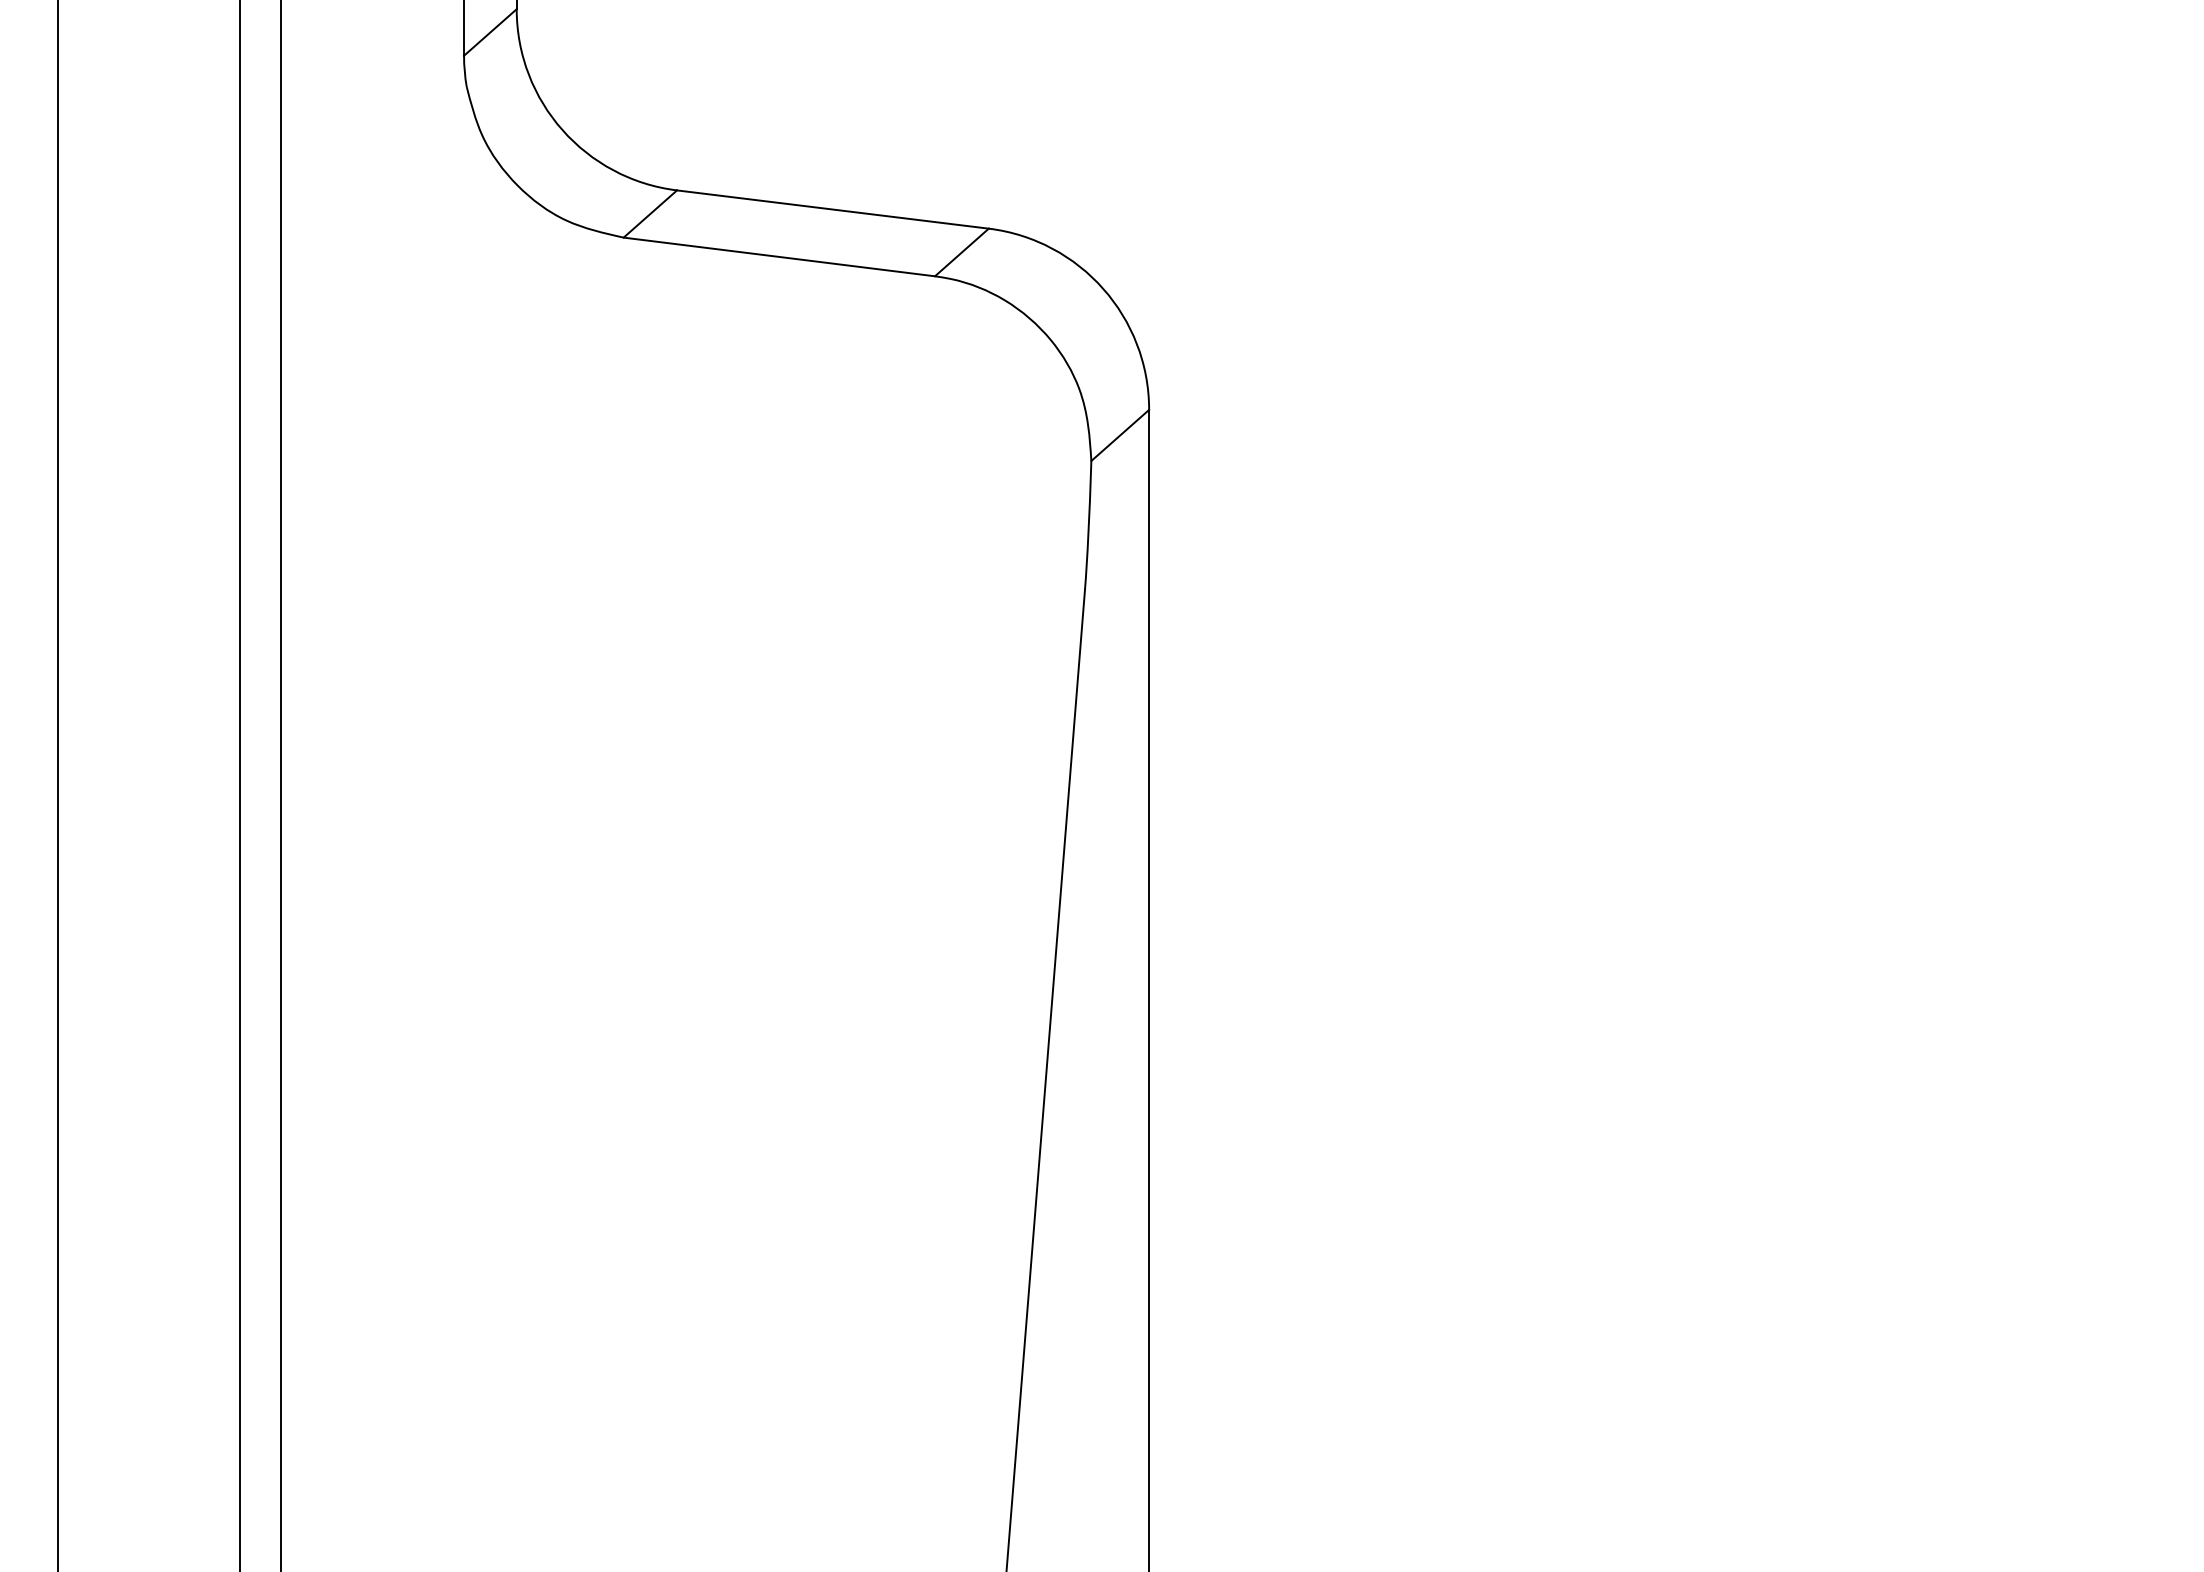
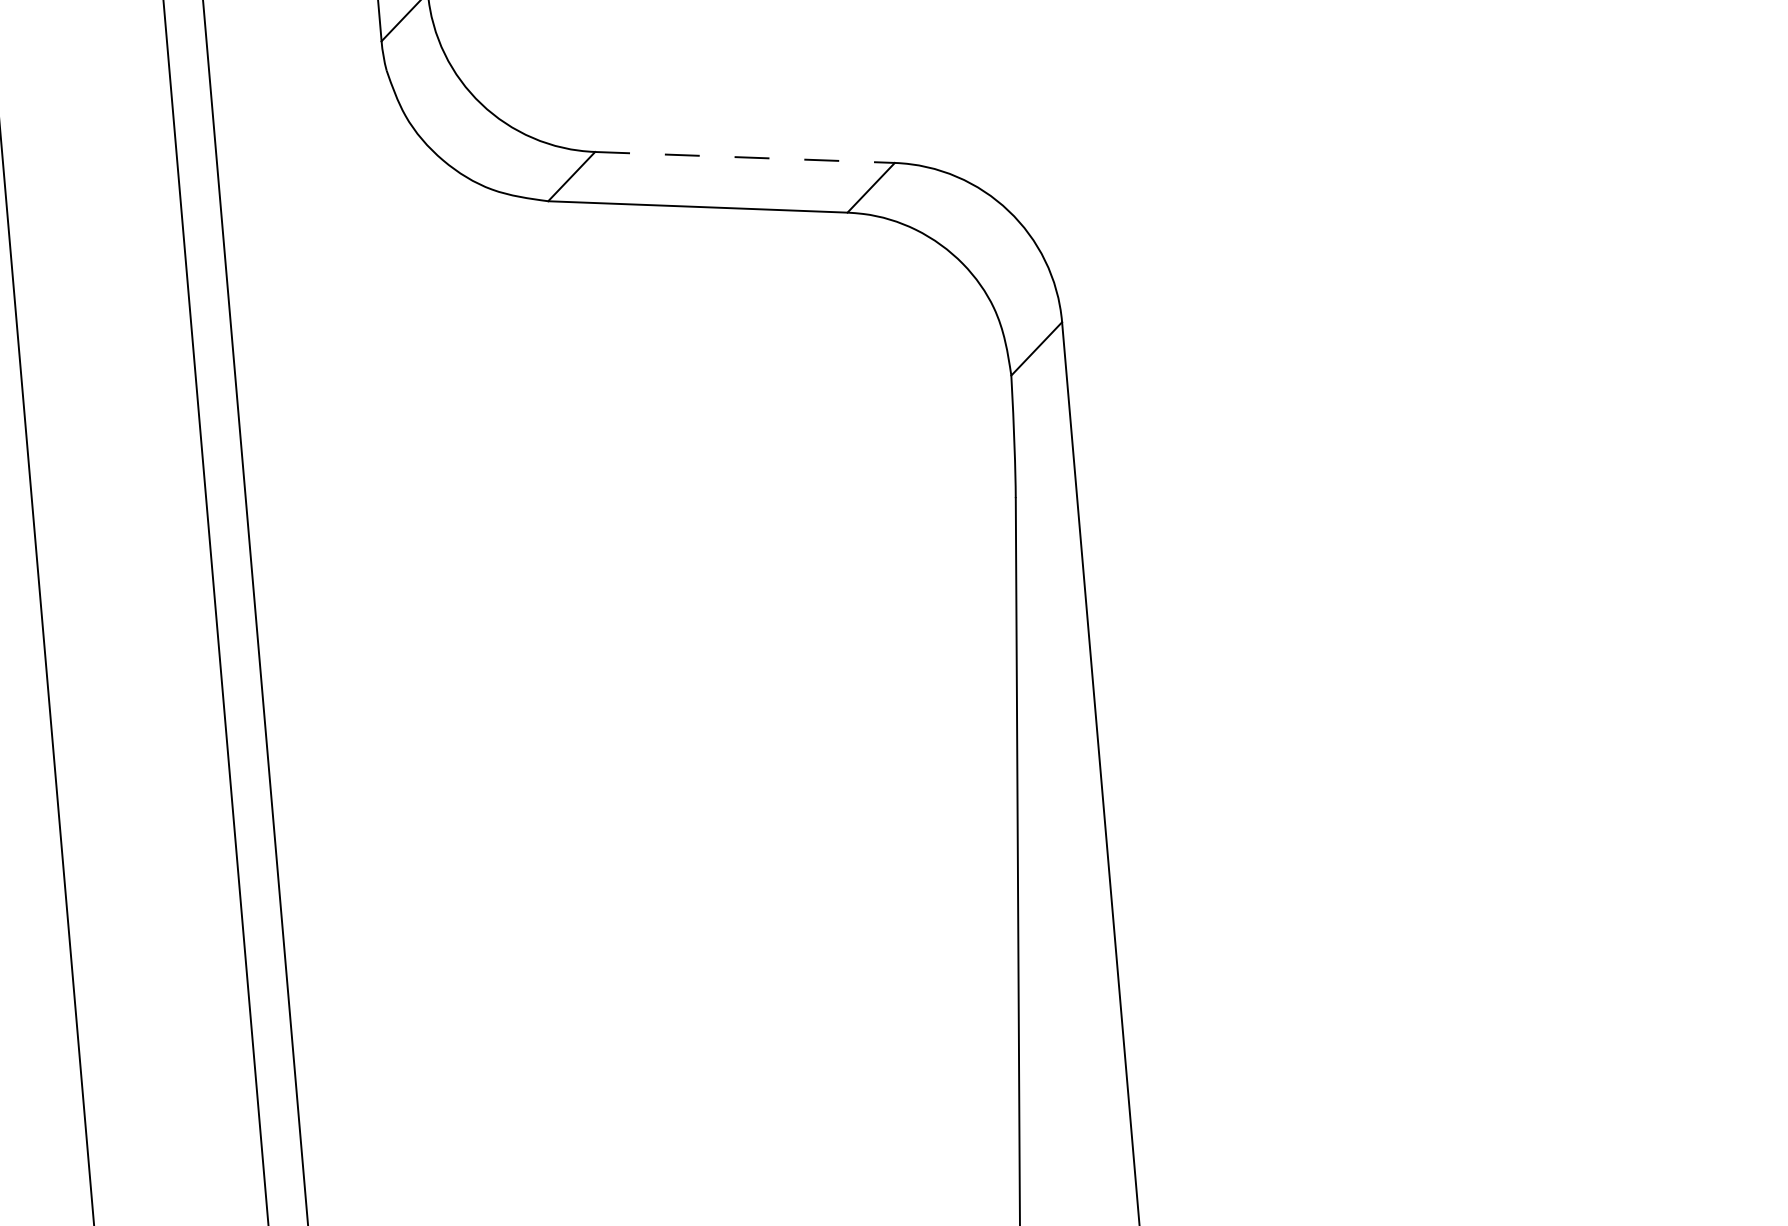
line: (833, 209) -> (745, 157), solid -> dashed

